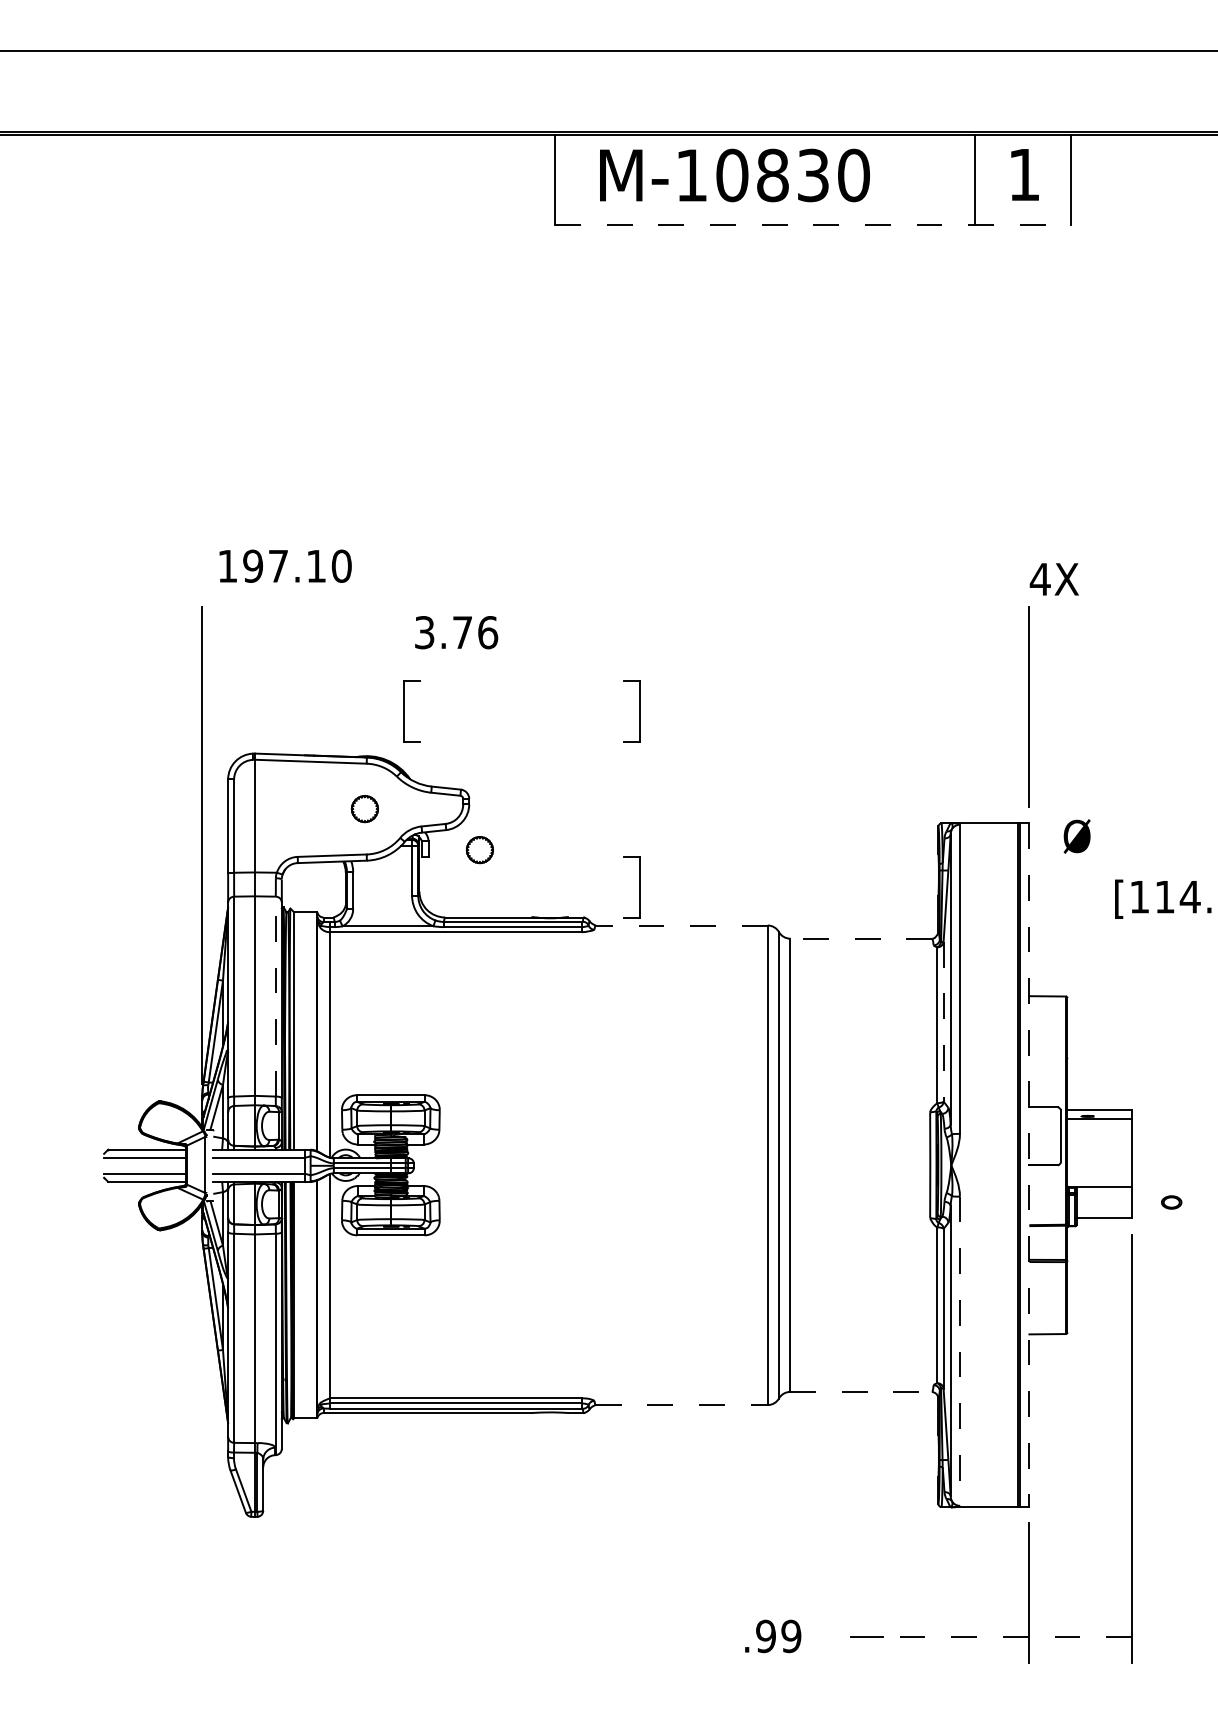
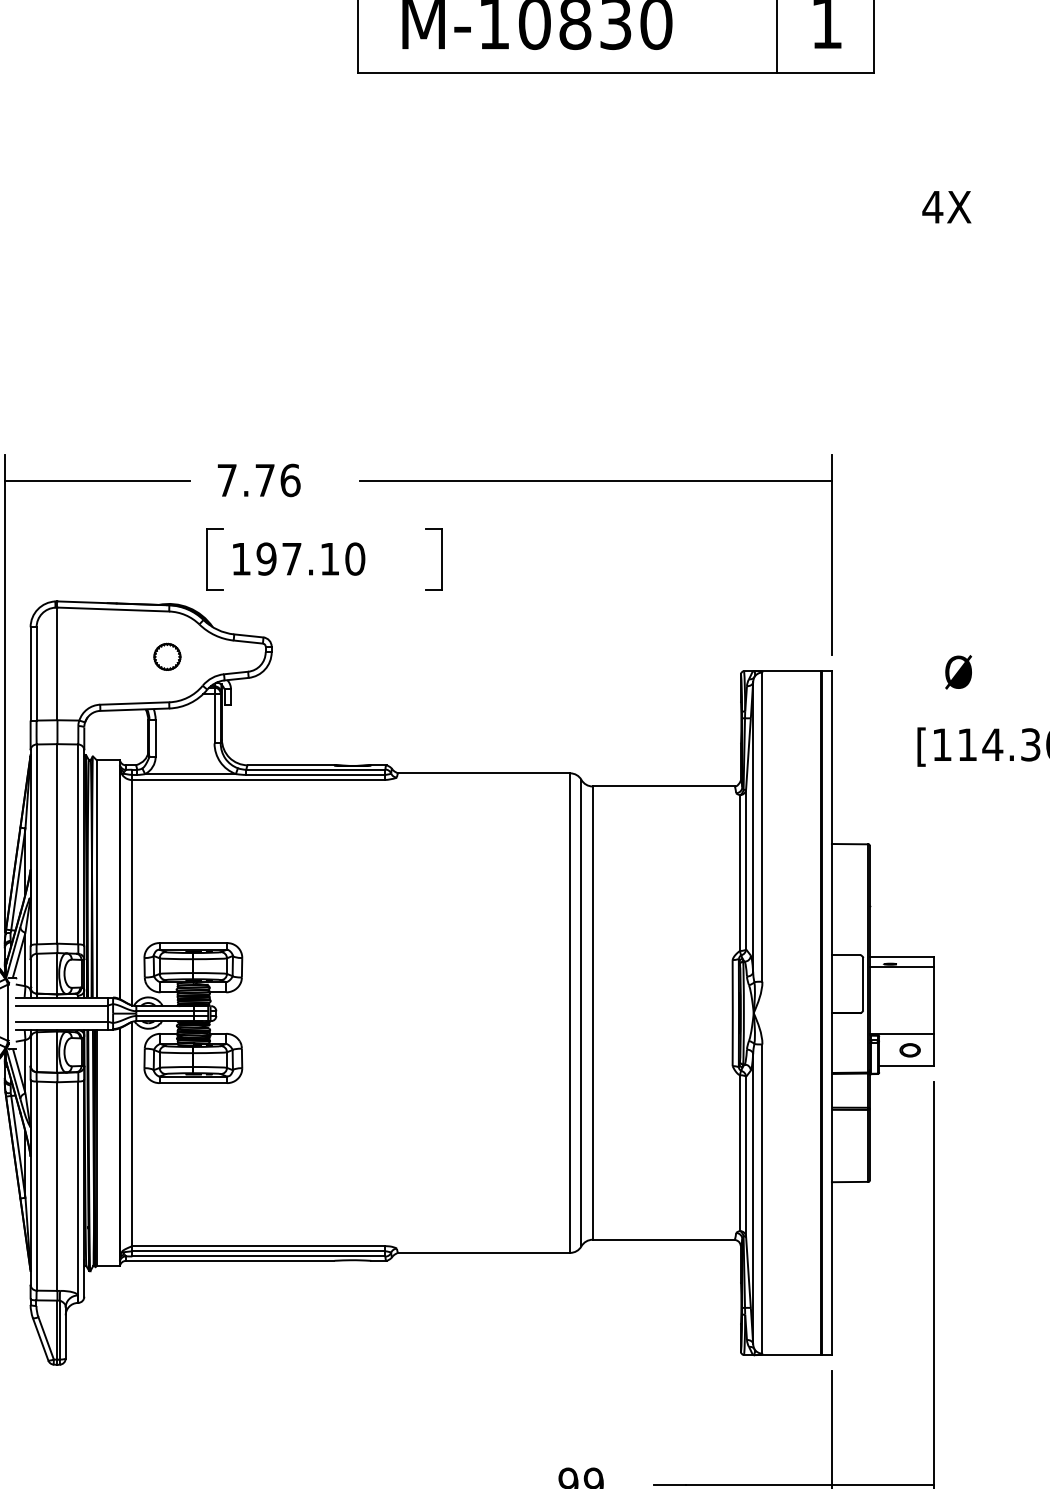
line: (813, 225) -> (615, 73), dashed -> solid
text: (285, 565) -> (298, 558), moved
text: (1053, 579) -> (945, 207), moved
line: (294, 632) -> (96, 480), added
text: (424, 632) -> (226, 480), 3.76 -> 7.76
line: (793, 632) -> (595, 480), added
text: (1076, 836) -> (957, 672), moved
part: (479, 850) -> (281, 698), removed
part: (639, 887) -> (441, 735), removed
line: (681, 925) -> (483, 773), dashed -> solid
line: (861, 938) -> (663, 786), dashed -> solid
line: (275, 996) -> (77, 844), dashed -> solid
line: (943, 1021) -> (745, 869), dashed -> solid
line: (1029, 1165) -> (831, 1013), dashed -> solid
part: (1171, 1202) -> (909, 1050), moved
line: (959, 1351) -> (761, 1199), dashed -> solid
line: (861, 1391) -> (663, 1239), dashed -> solid
line: (682, 1405) -> (484, 1253), dashed -> solid
line: (1007, 1636) -> (809, 1484), dashed -> solid

